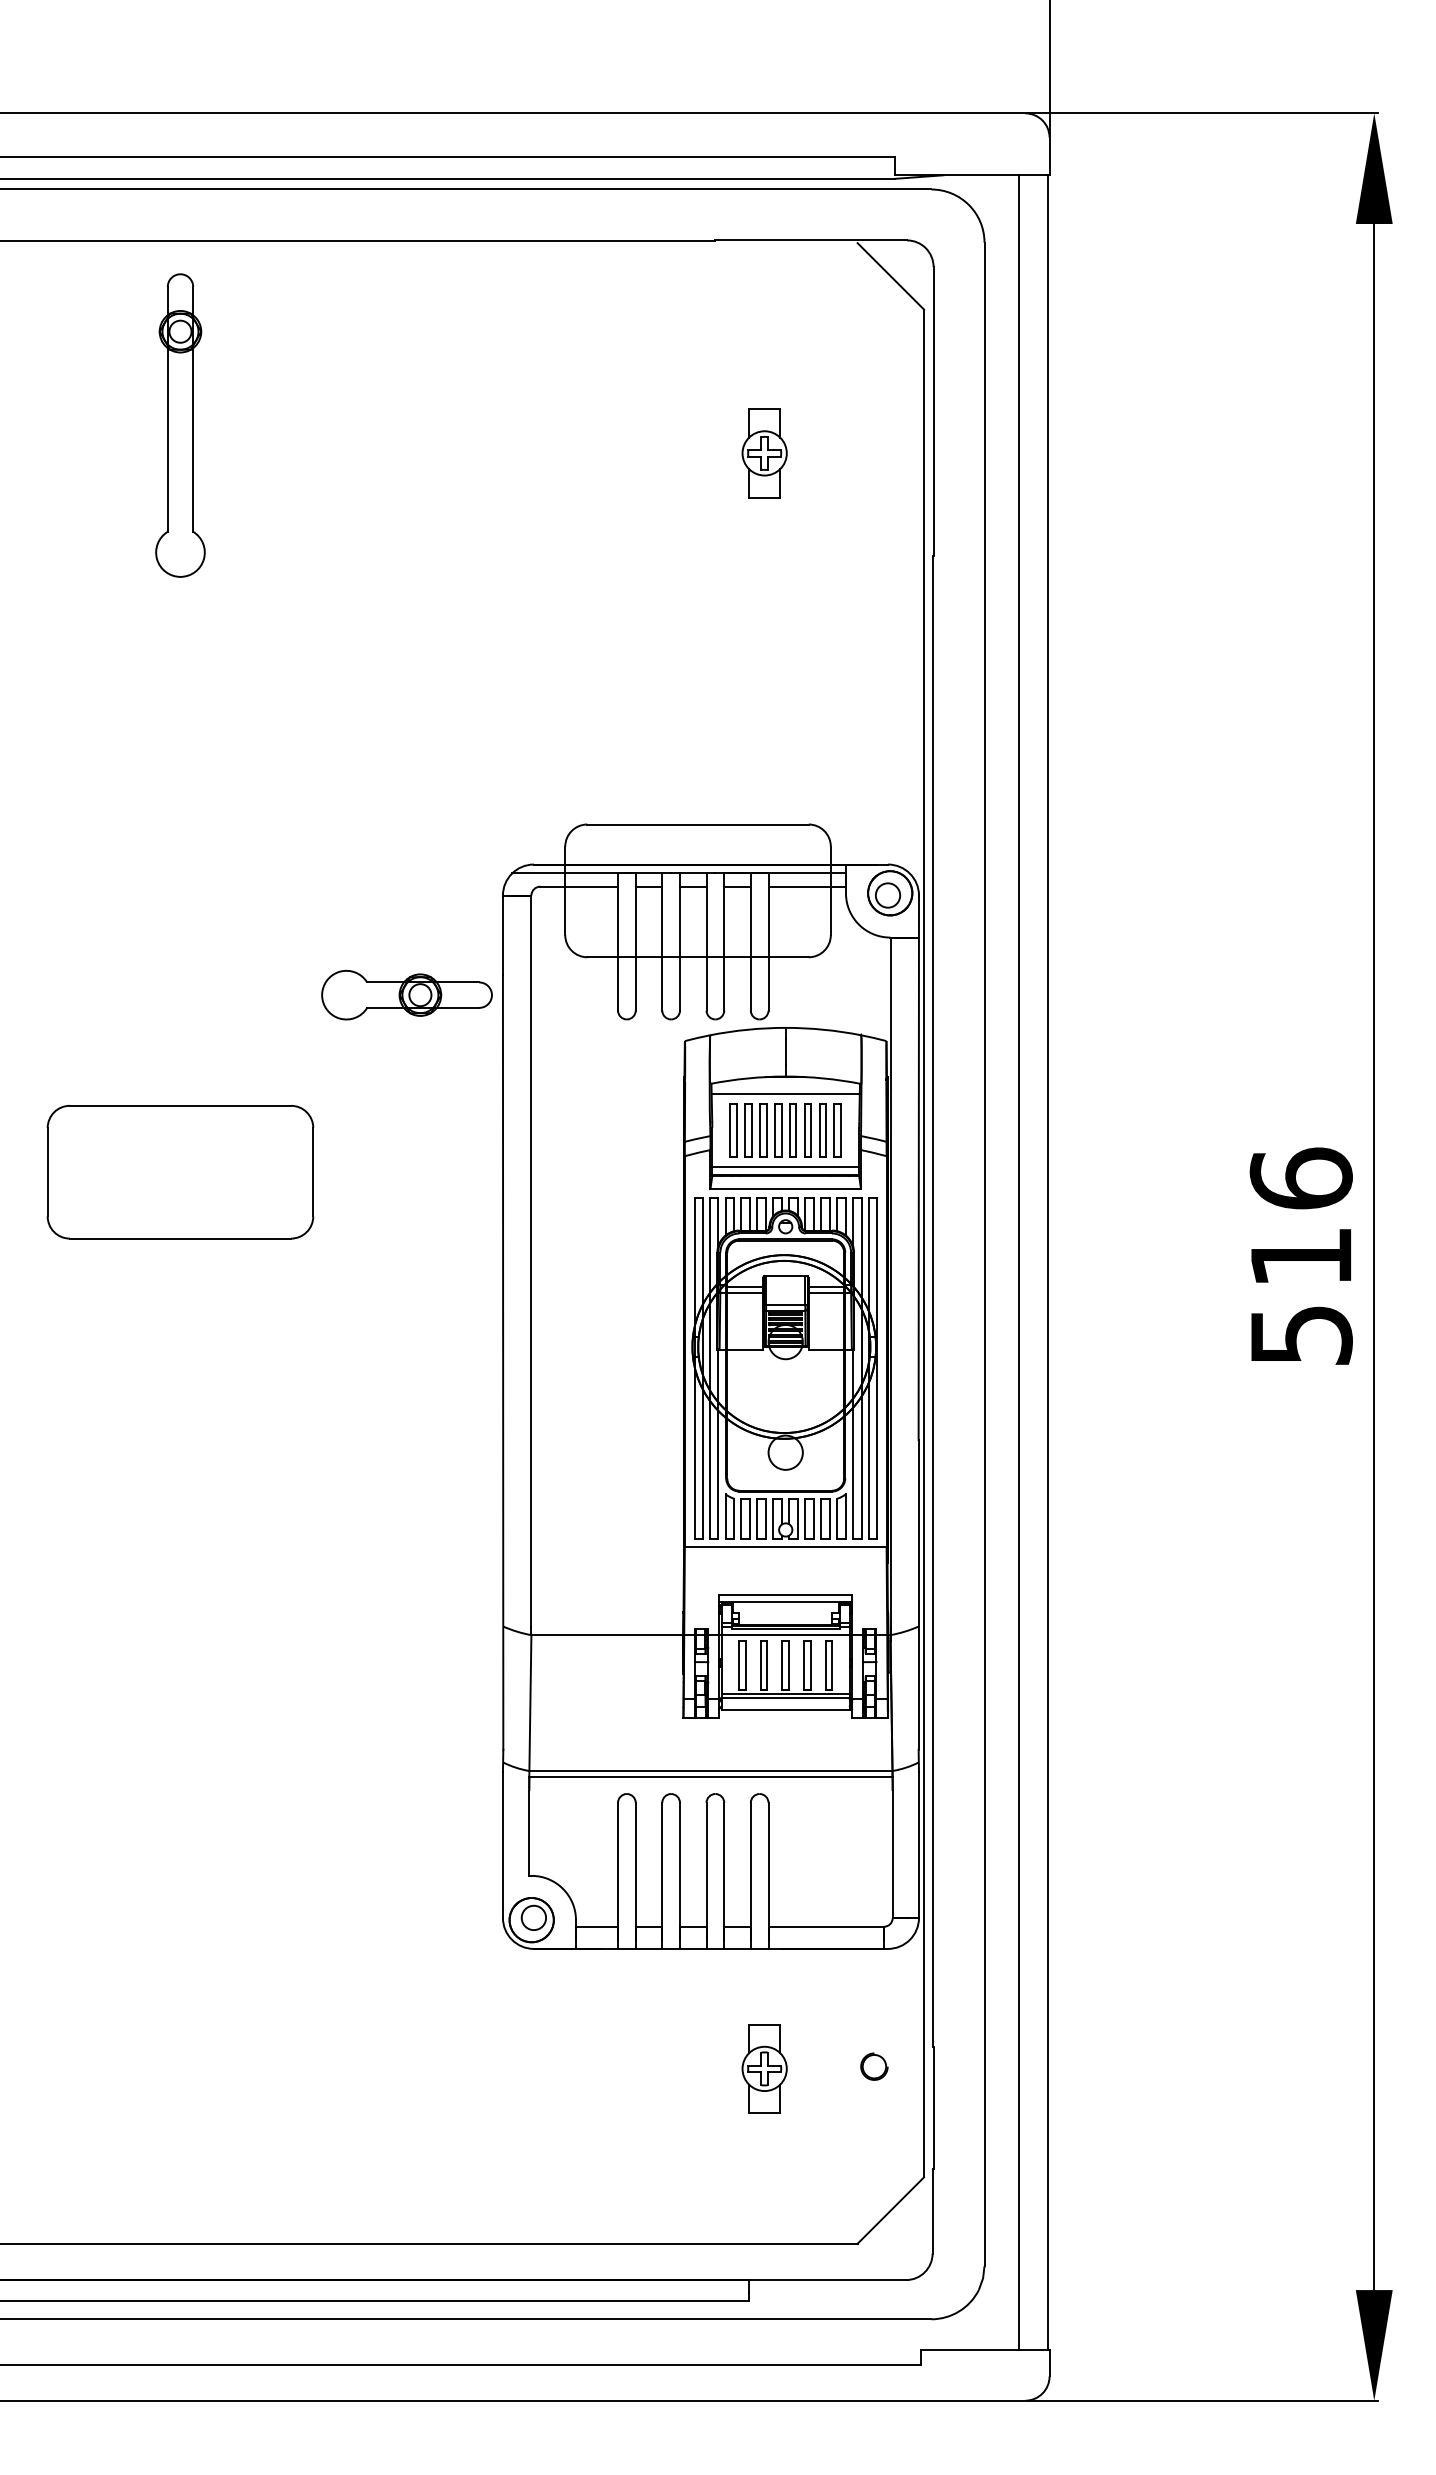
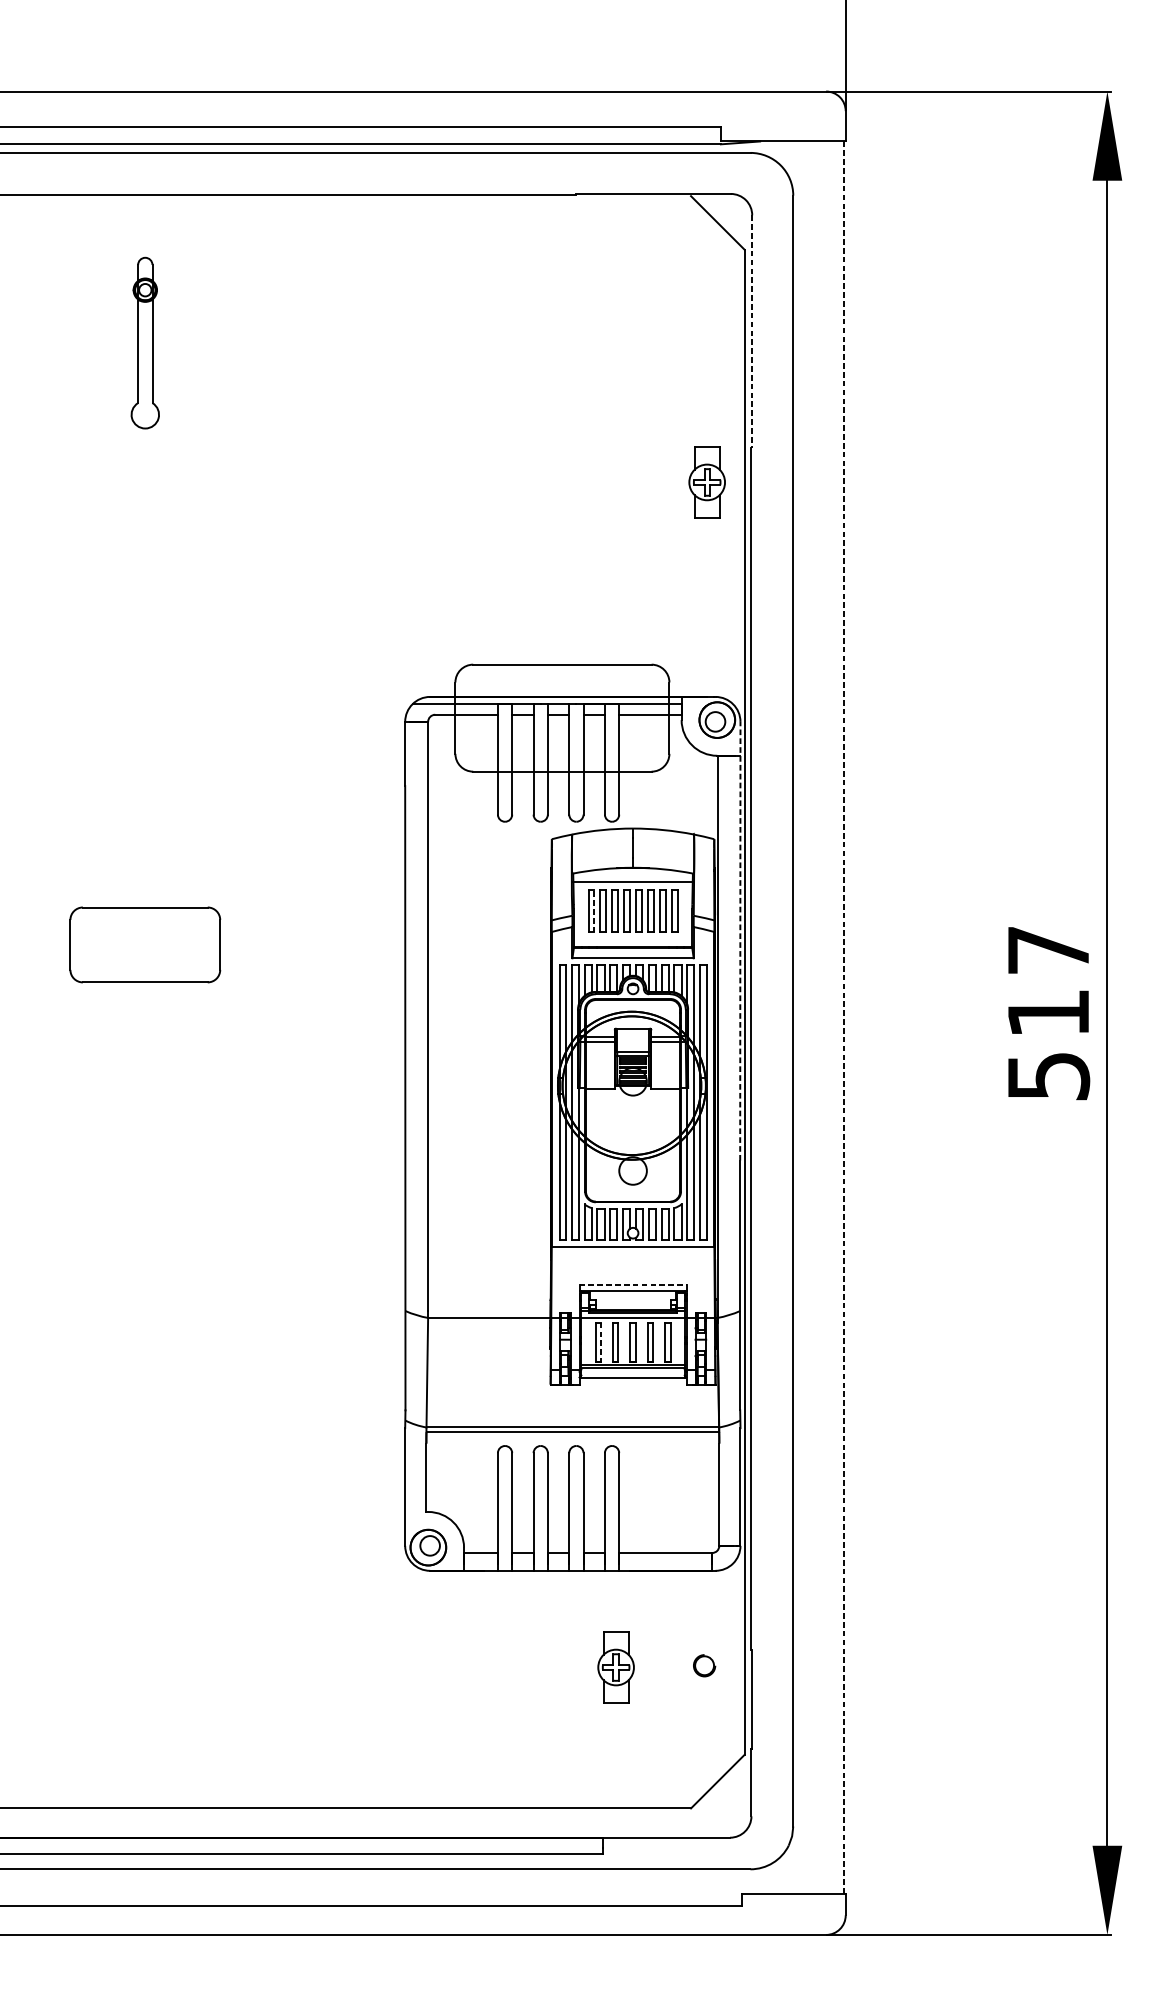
line: (933, 411) -> (752, 331), solid -> dashed
part: (180, 425) -> (145, 343), size x0.7
part: (764, 453) -> (707, 482), moved
part: (406, 995) -> (327, 802), removed
line: (737, 1130) -> (594, 911), solid -> dashed
line: (785, 1166) -> (632, 940), removed
line: (918, 1167) -> (740, 941), solid -> dashed
part: (180, 1172) -> (145, 945), size x0.7
text: (1300, 1178) -> (1047, 949), 516 -> 517
line: (1018, 1262) -> (820, 1017), removed
line: (1048, 1263) -> (844, 1018), solid -> dashed
line: (786, 1594) -> (633, 1285), solid -> dashed
line: (745, 1665) -> (600, 1342), solid -> dashed

